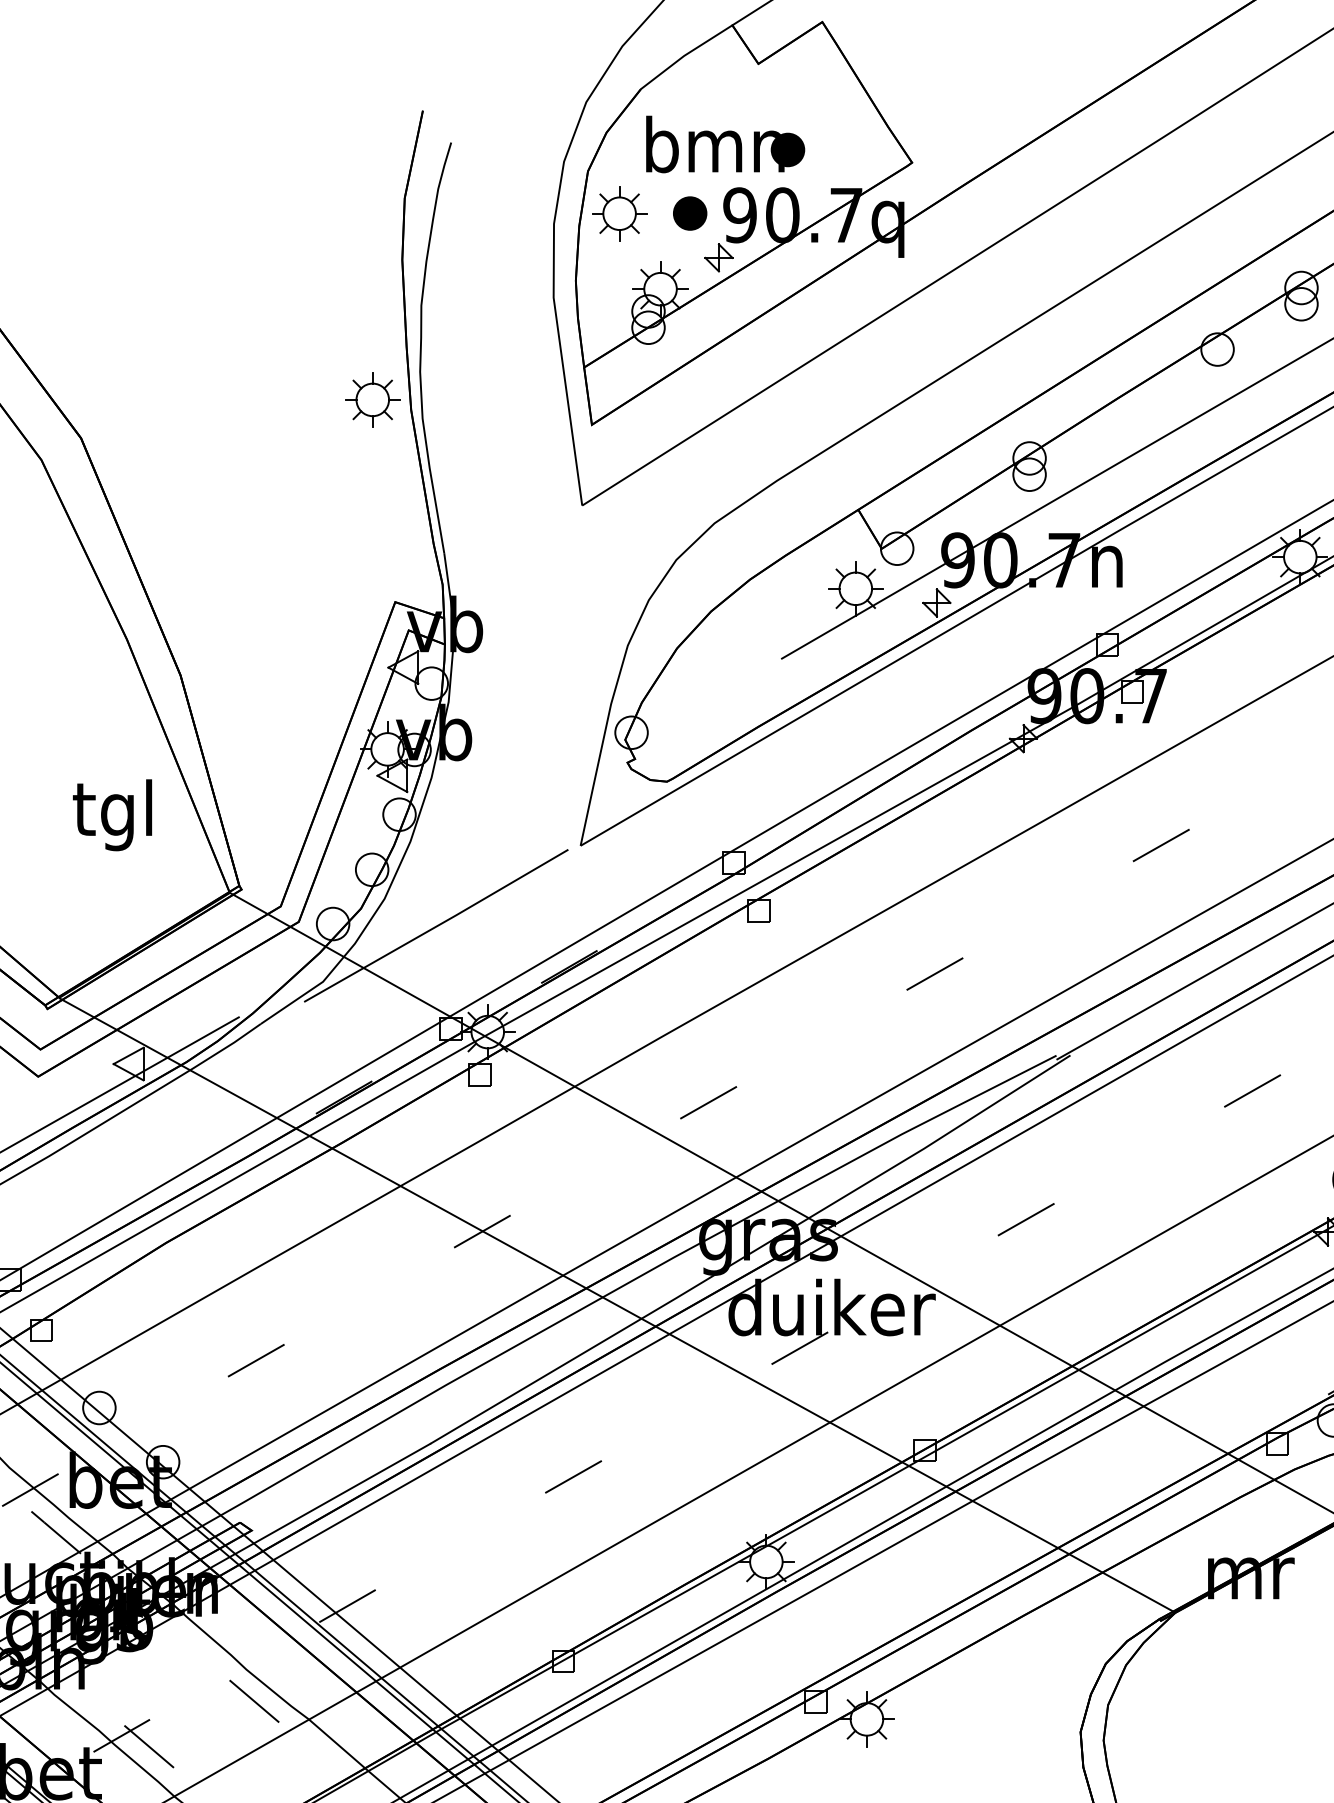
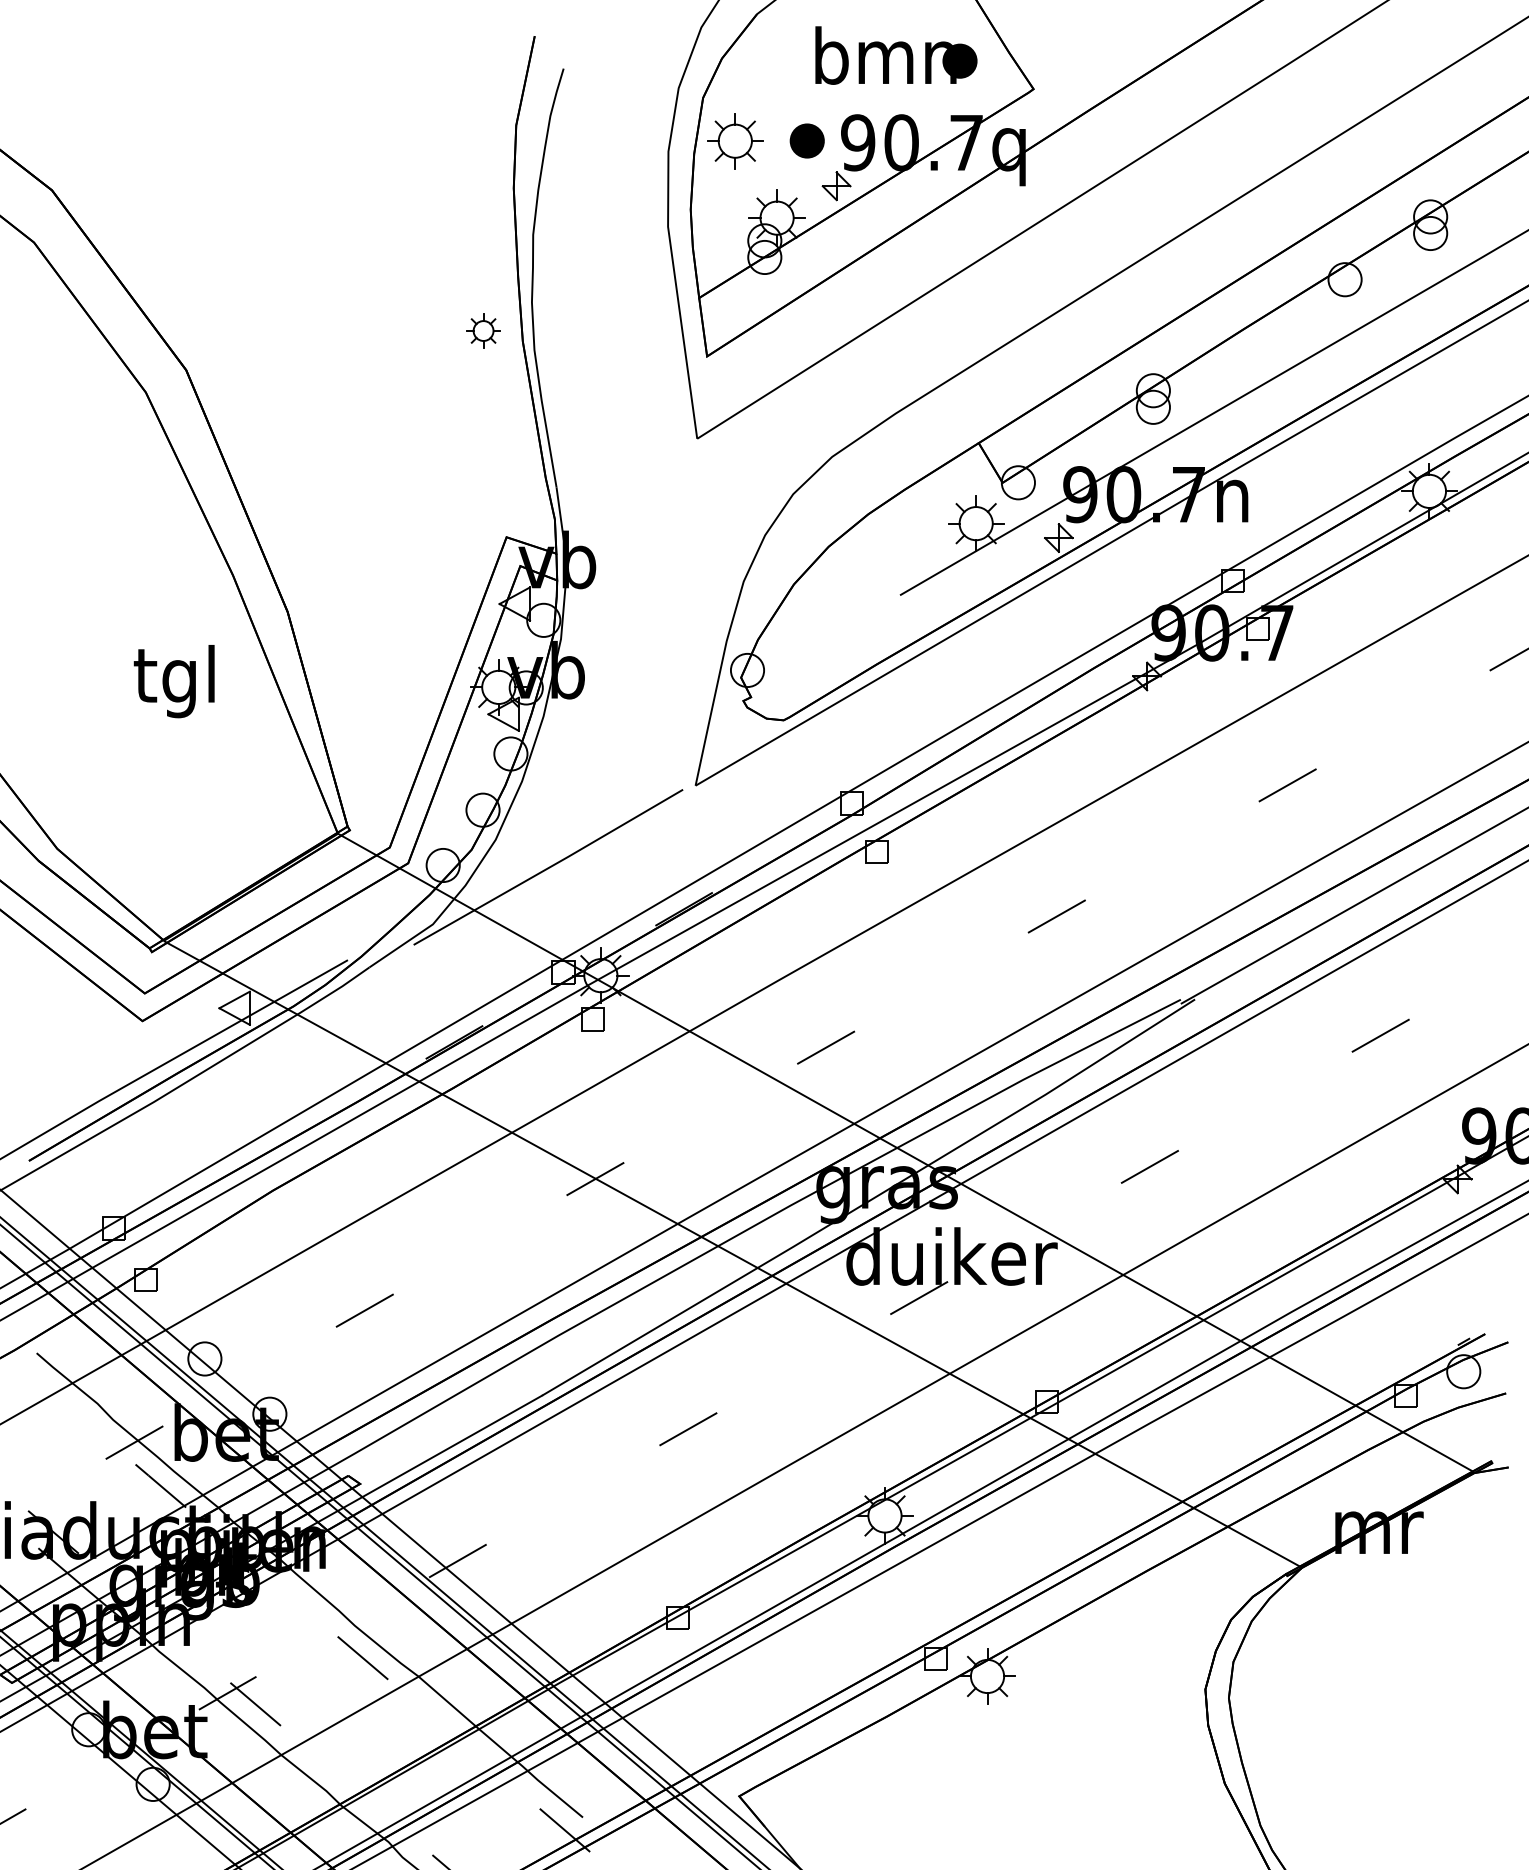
part: (719, 143) -> (890, 54), moved
part: (372, 399) -> (483, 330), size x0.6
text: (111, 815) -> (173, 681), moved

